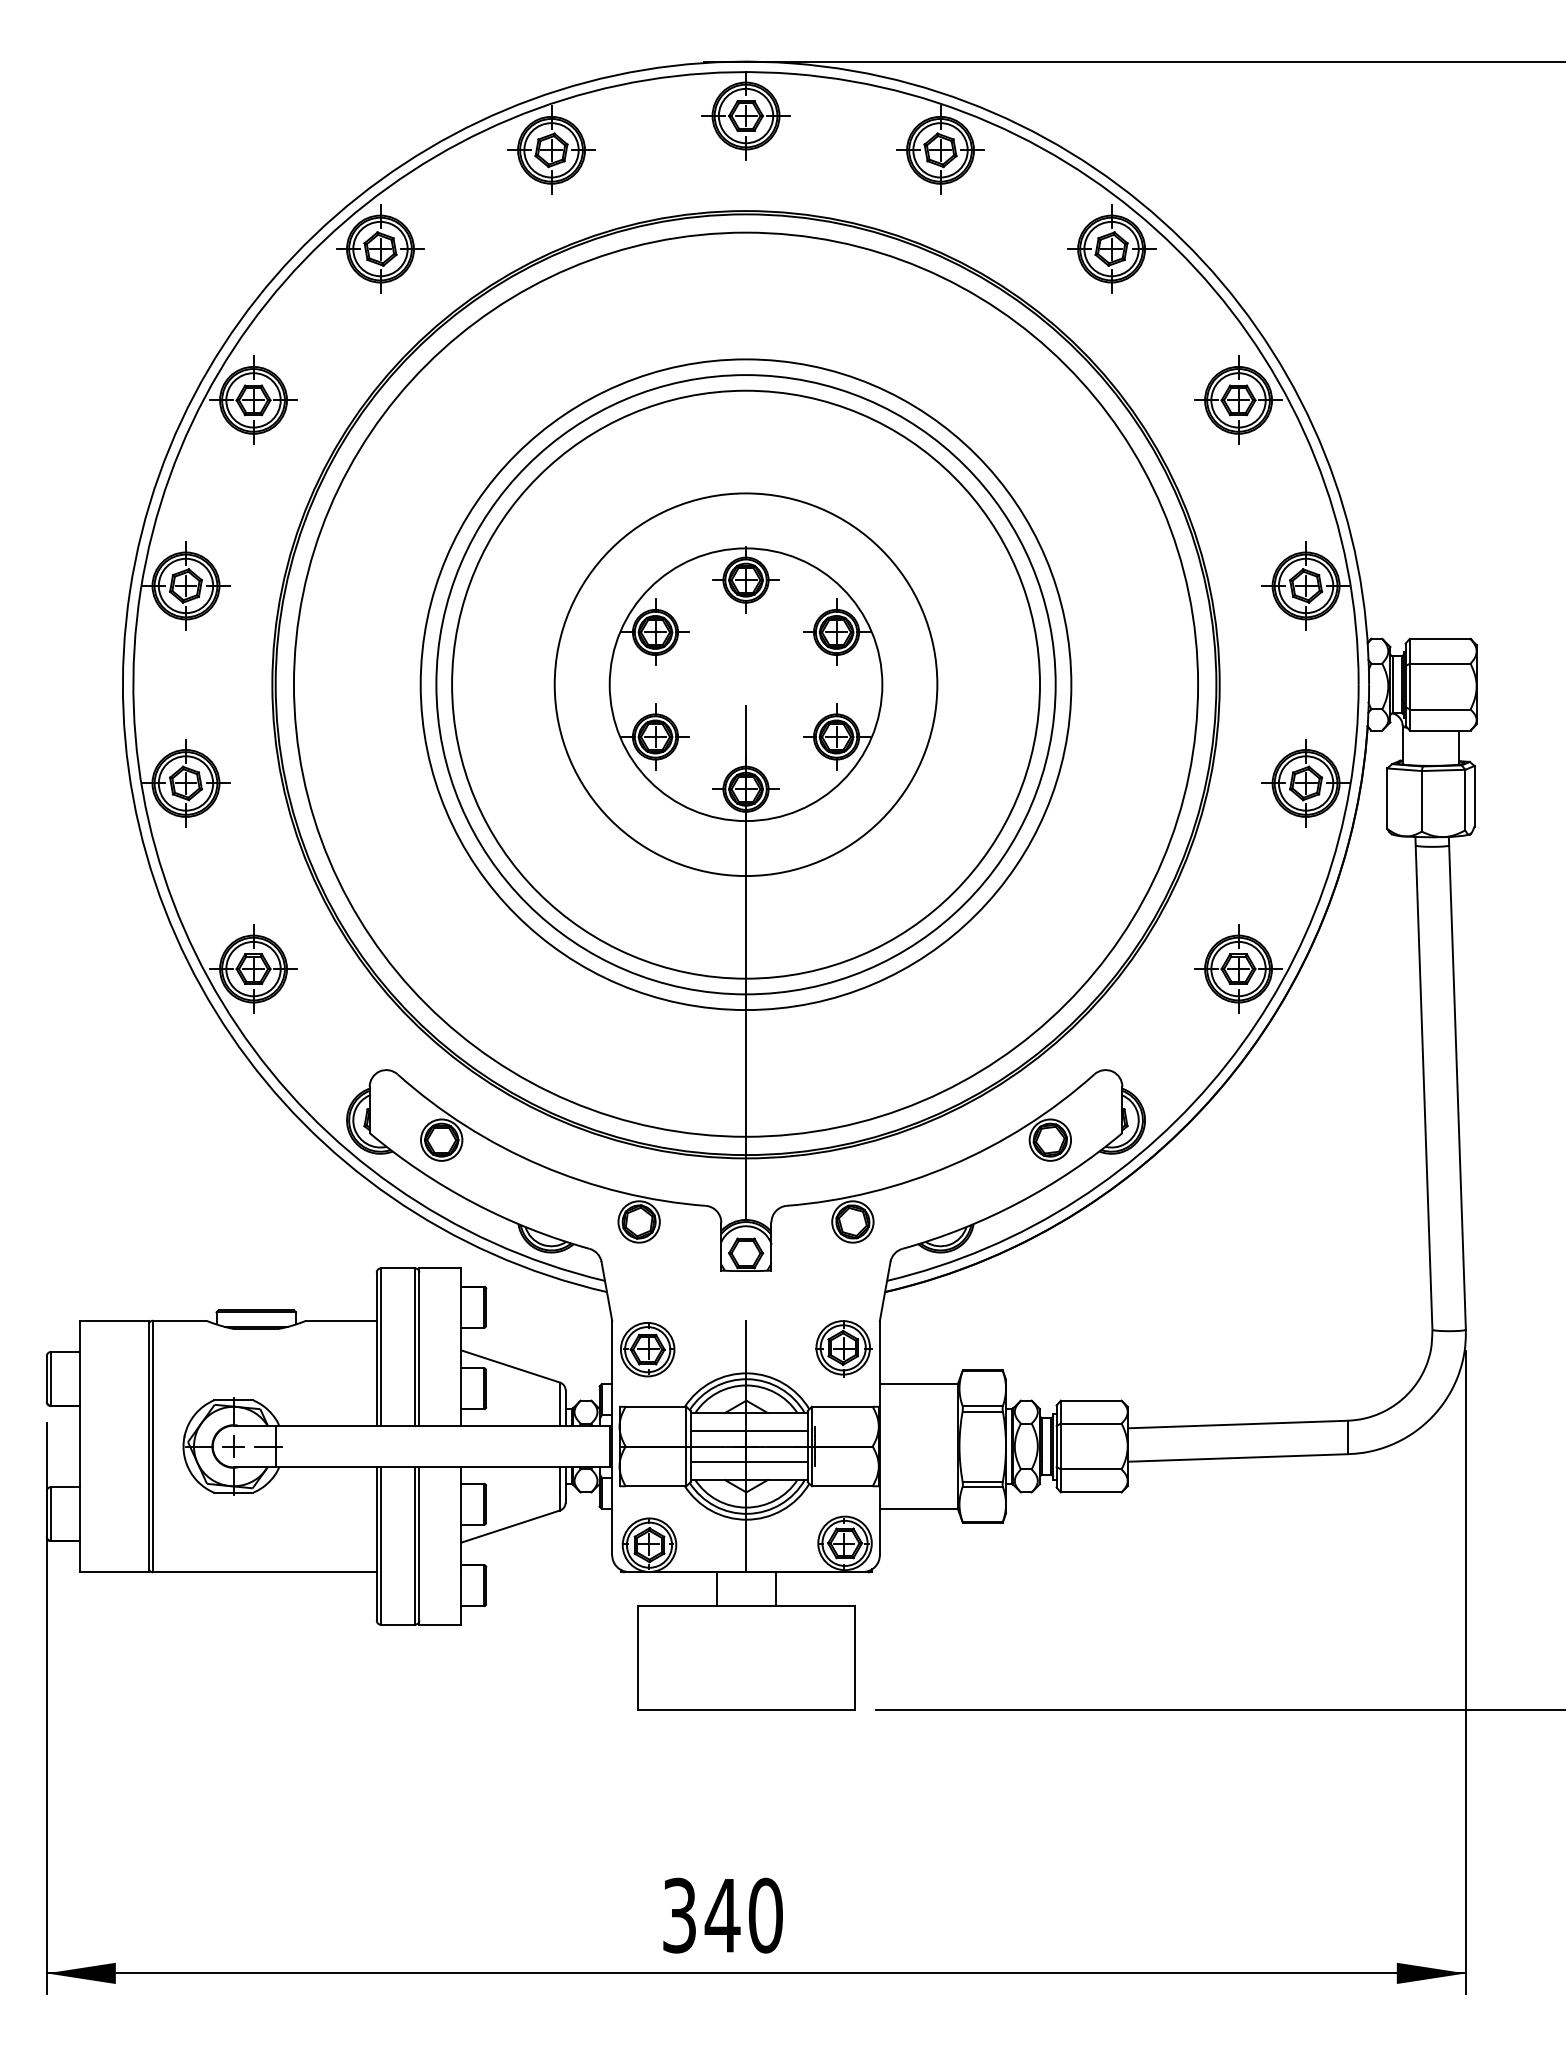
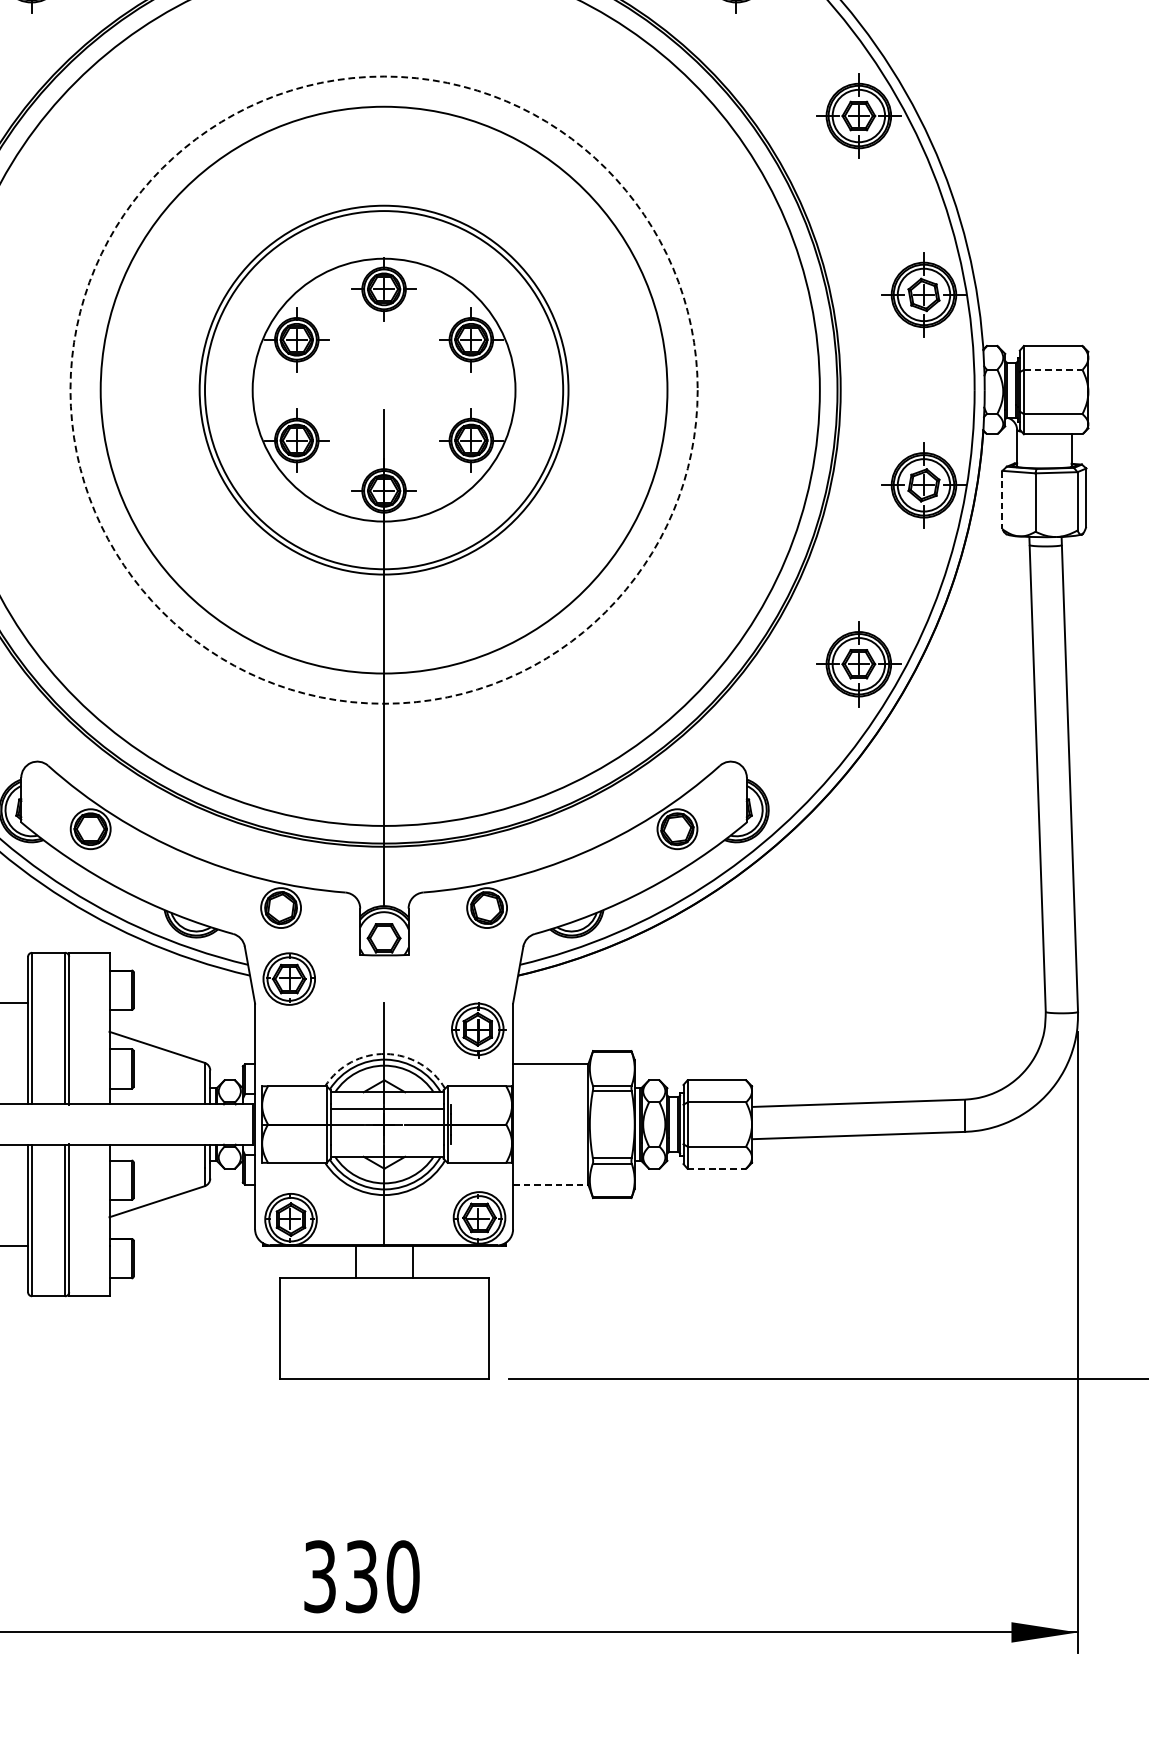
line: (1440, 663) -> (1053, 369), solid -> dashed
circle: (745, 684) -> (383, 389), size x0.6
circle: (745, 684) -> (383, 389), solid -> dashed
line: (1387, 799) -> (1002, 500), solid -> dashed
part: (647, 1349) -> (289, 978), moved
arc: (747, 1373) -> (385, 1054), solid -> dashed
line: (748, 1462) -> (386, 1139), removed
line: (1091, 1492) -> (717, 1168), solid -> dashed
line: (919, 1509) -> (551, 1185), solid -> dashed
text: (722, 1915) -> (361, 1576), 340 -> 330

